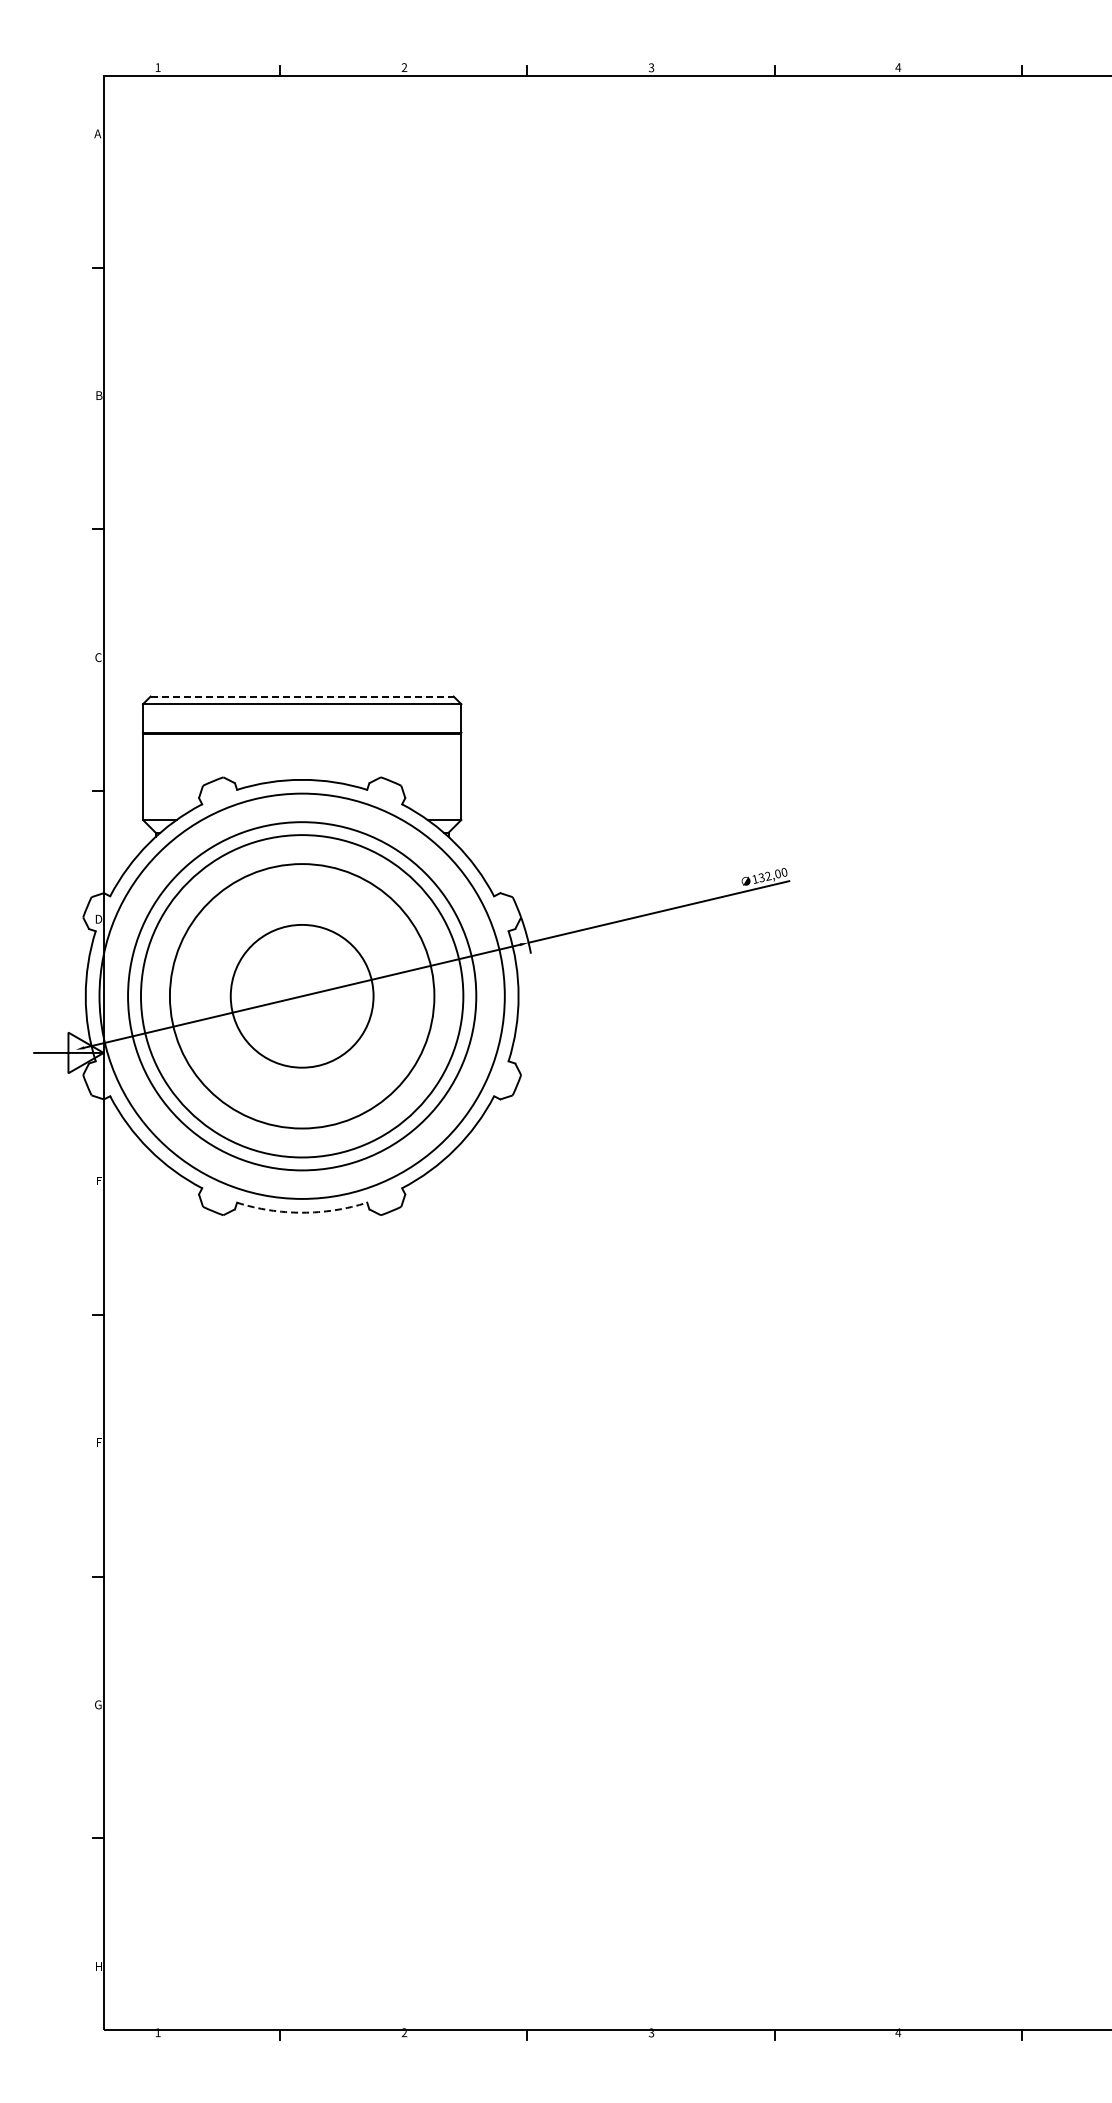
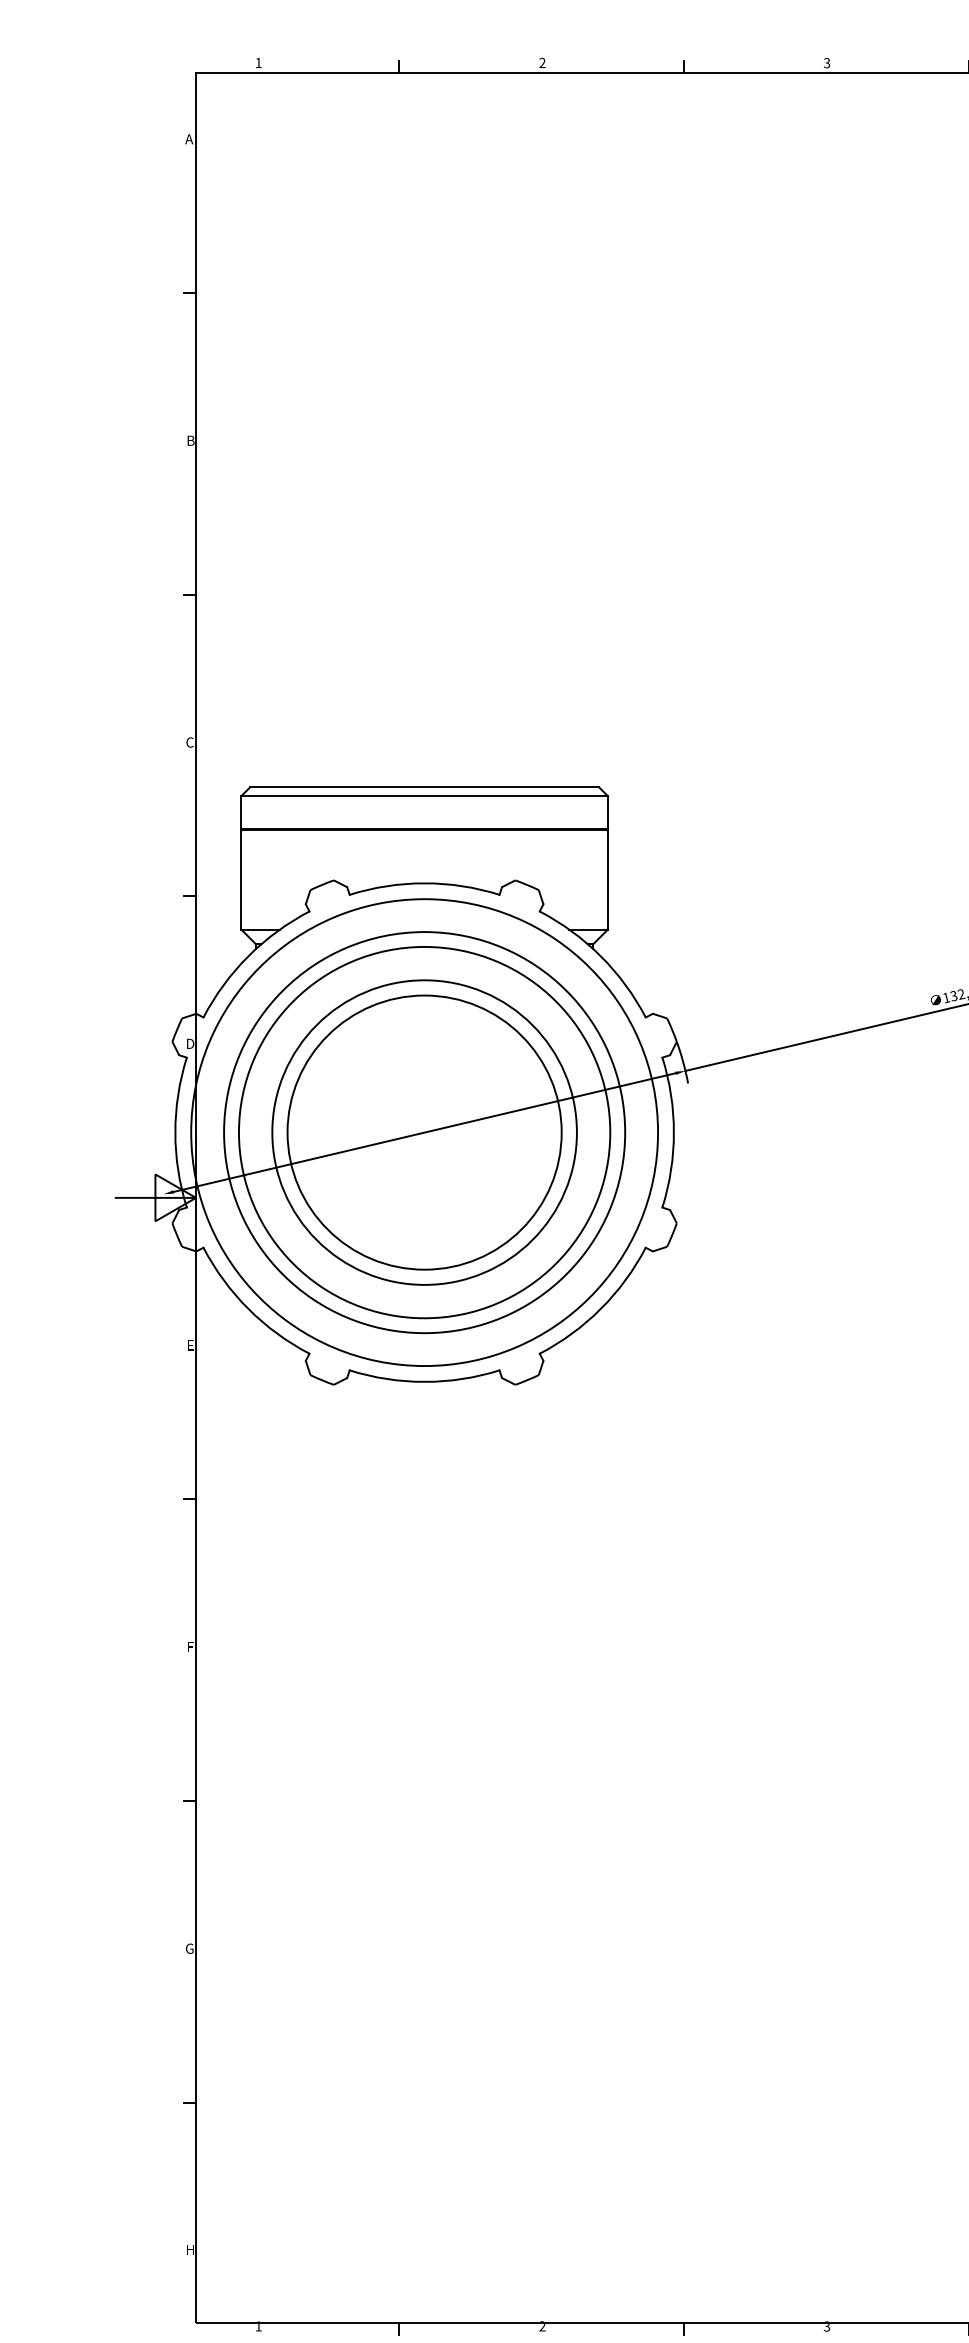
line: (302, 696) -> (425, 787), dashed -> solid
circle: (302, 996) -> (425, 1132), size x1.67
arc: (302, 1212) -> (425, 1381), dashed -> solid

